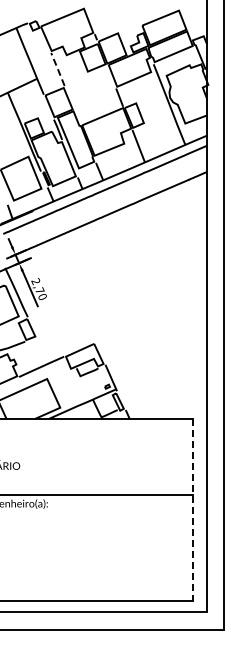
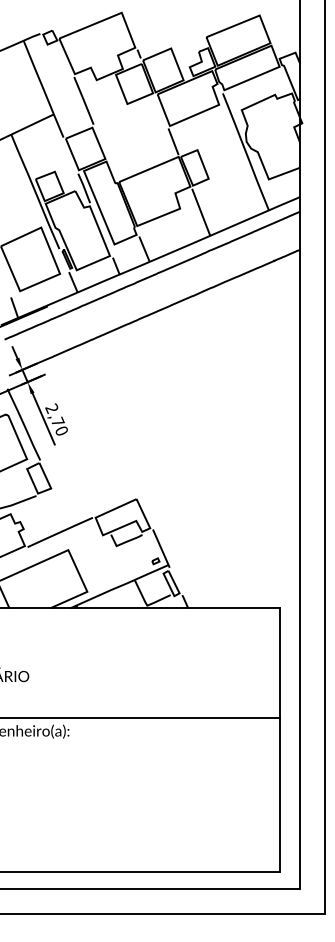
line: (57, 68) -> (83, 99), dashed -> solid
line: (193, 509) -> (280, 739), dashed -> solid

